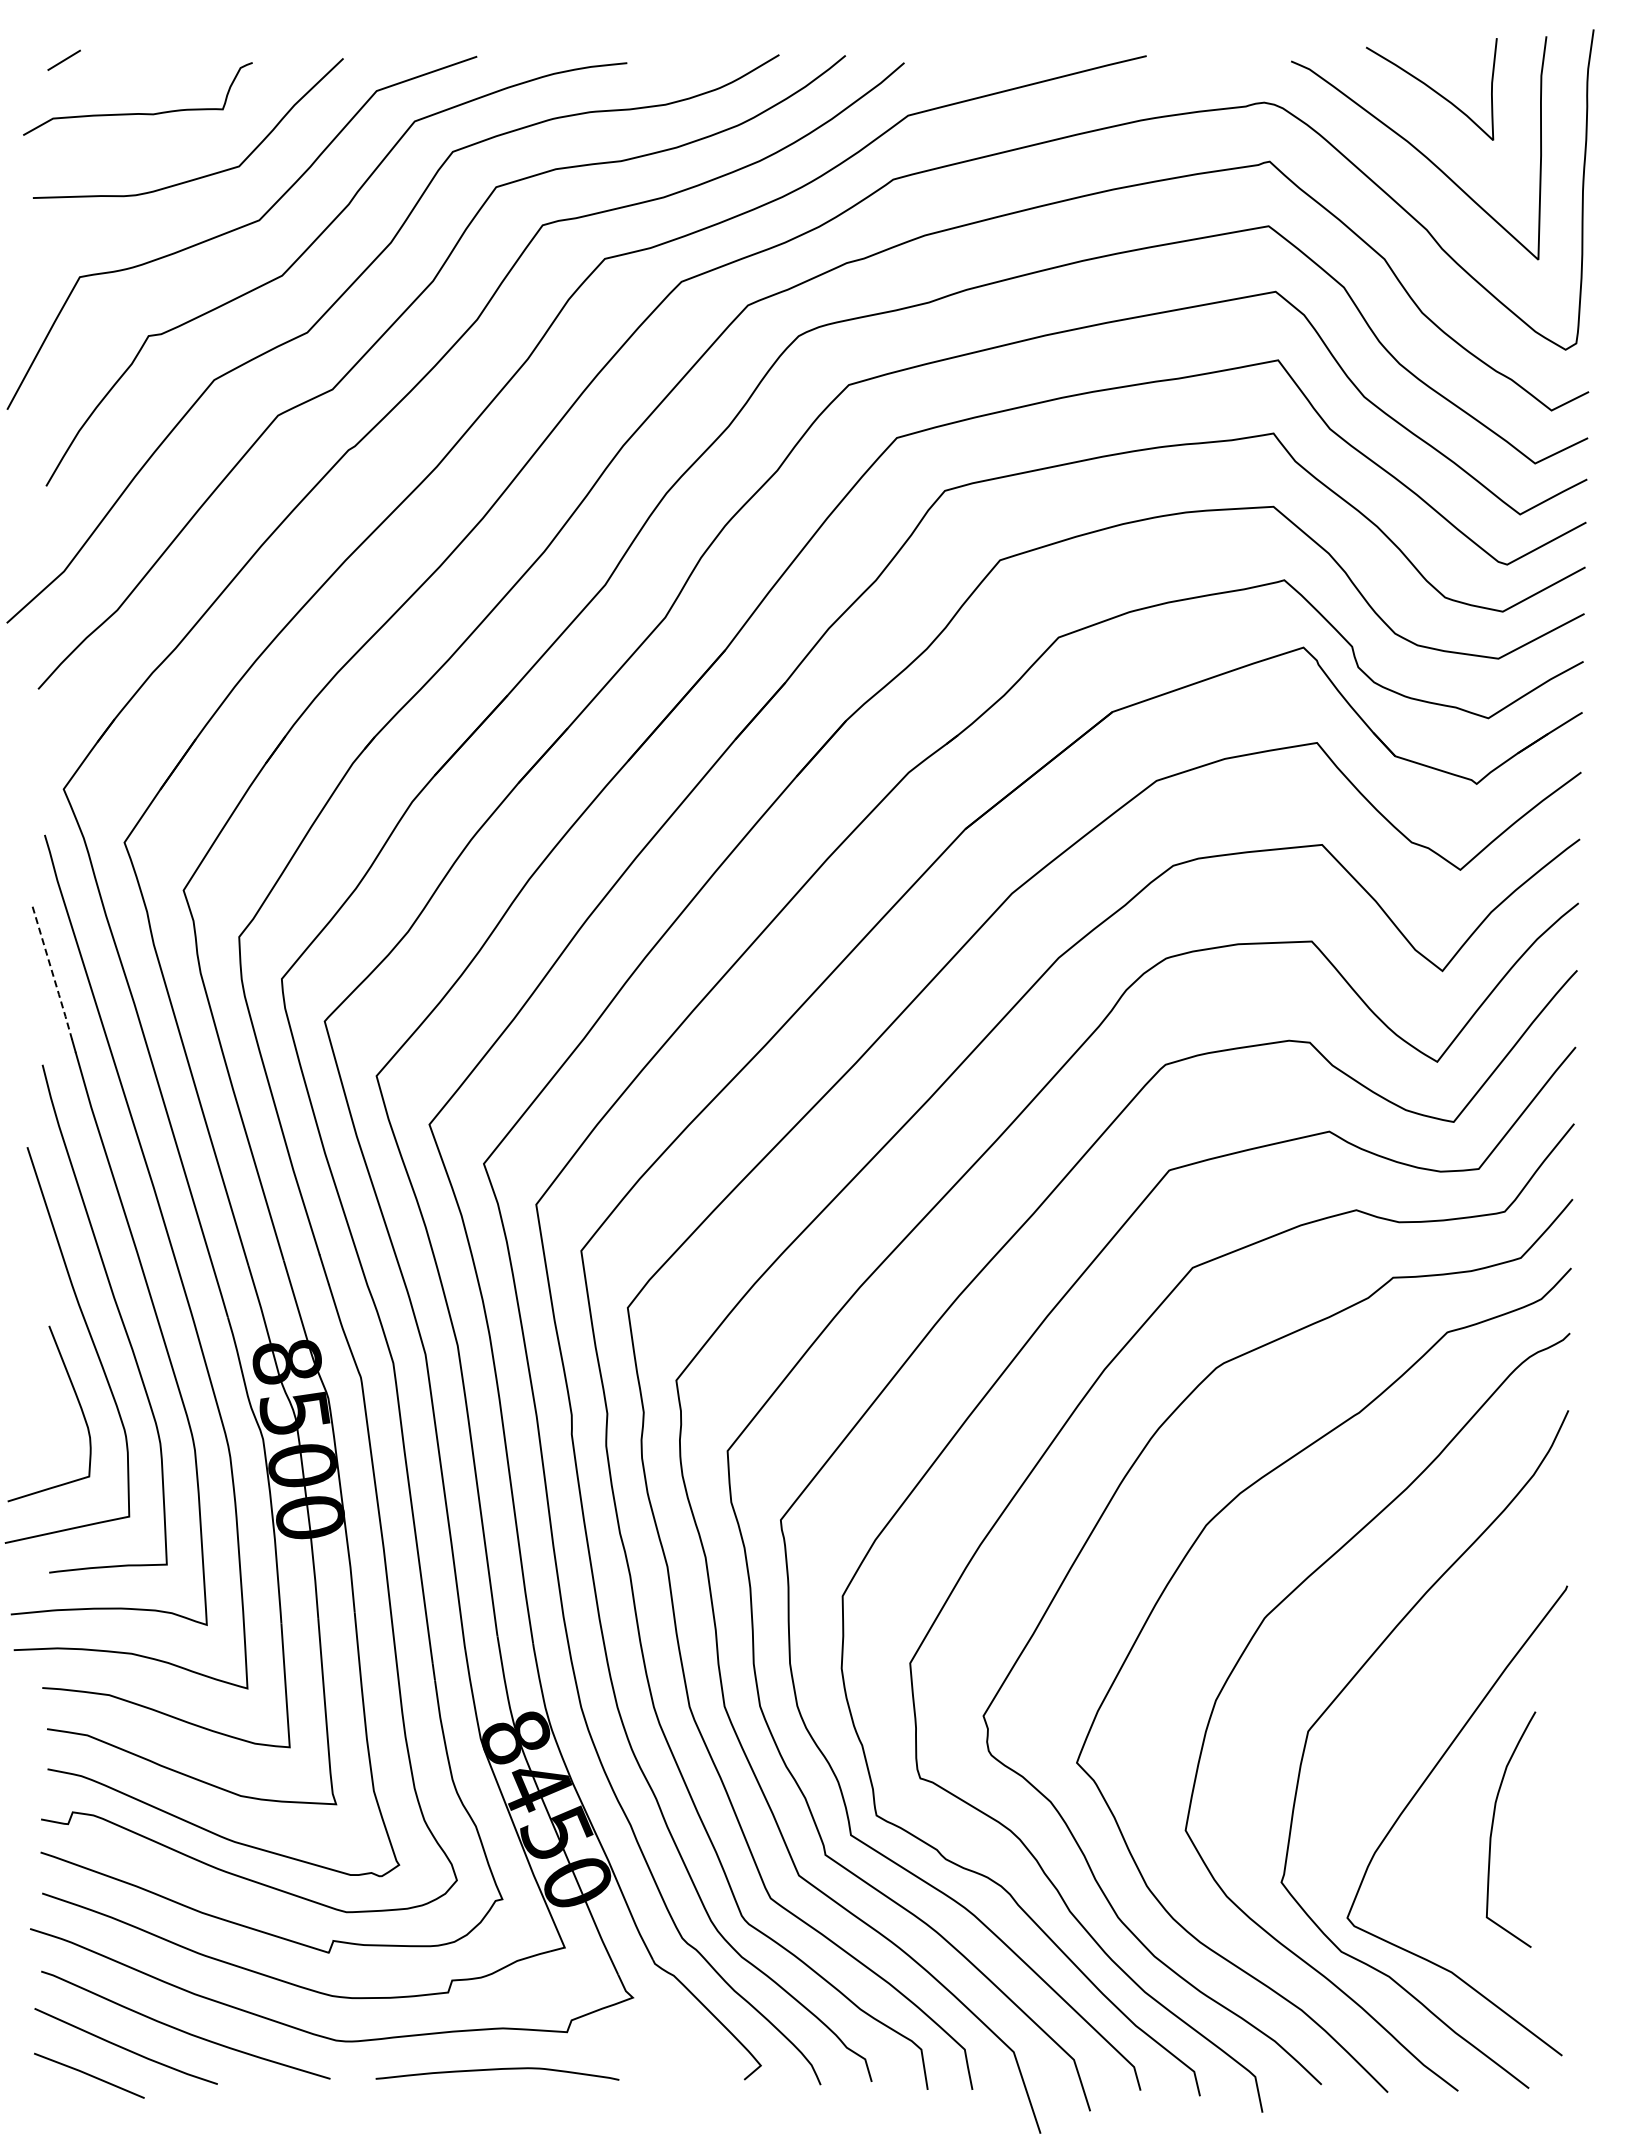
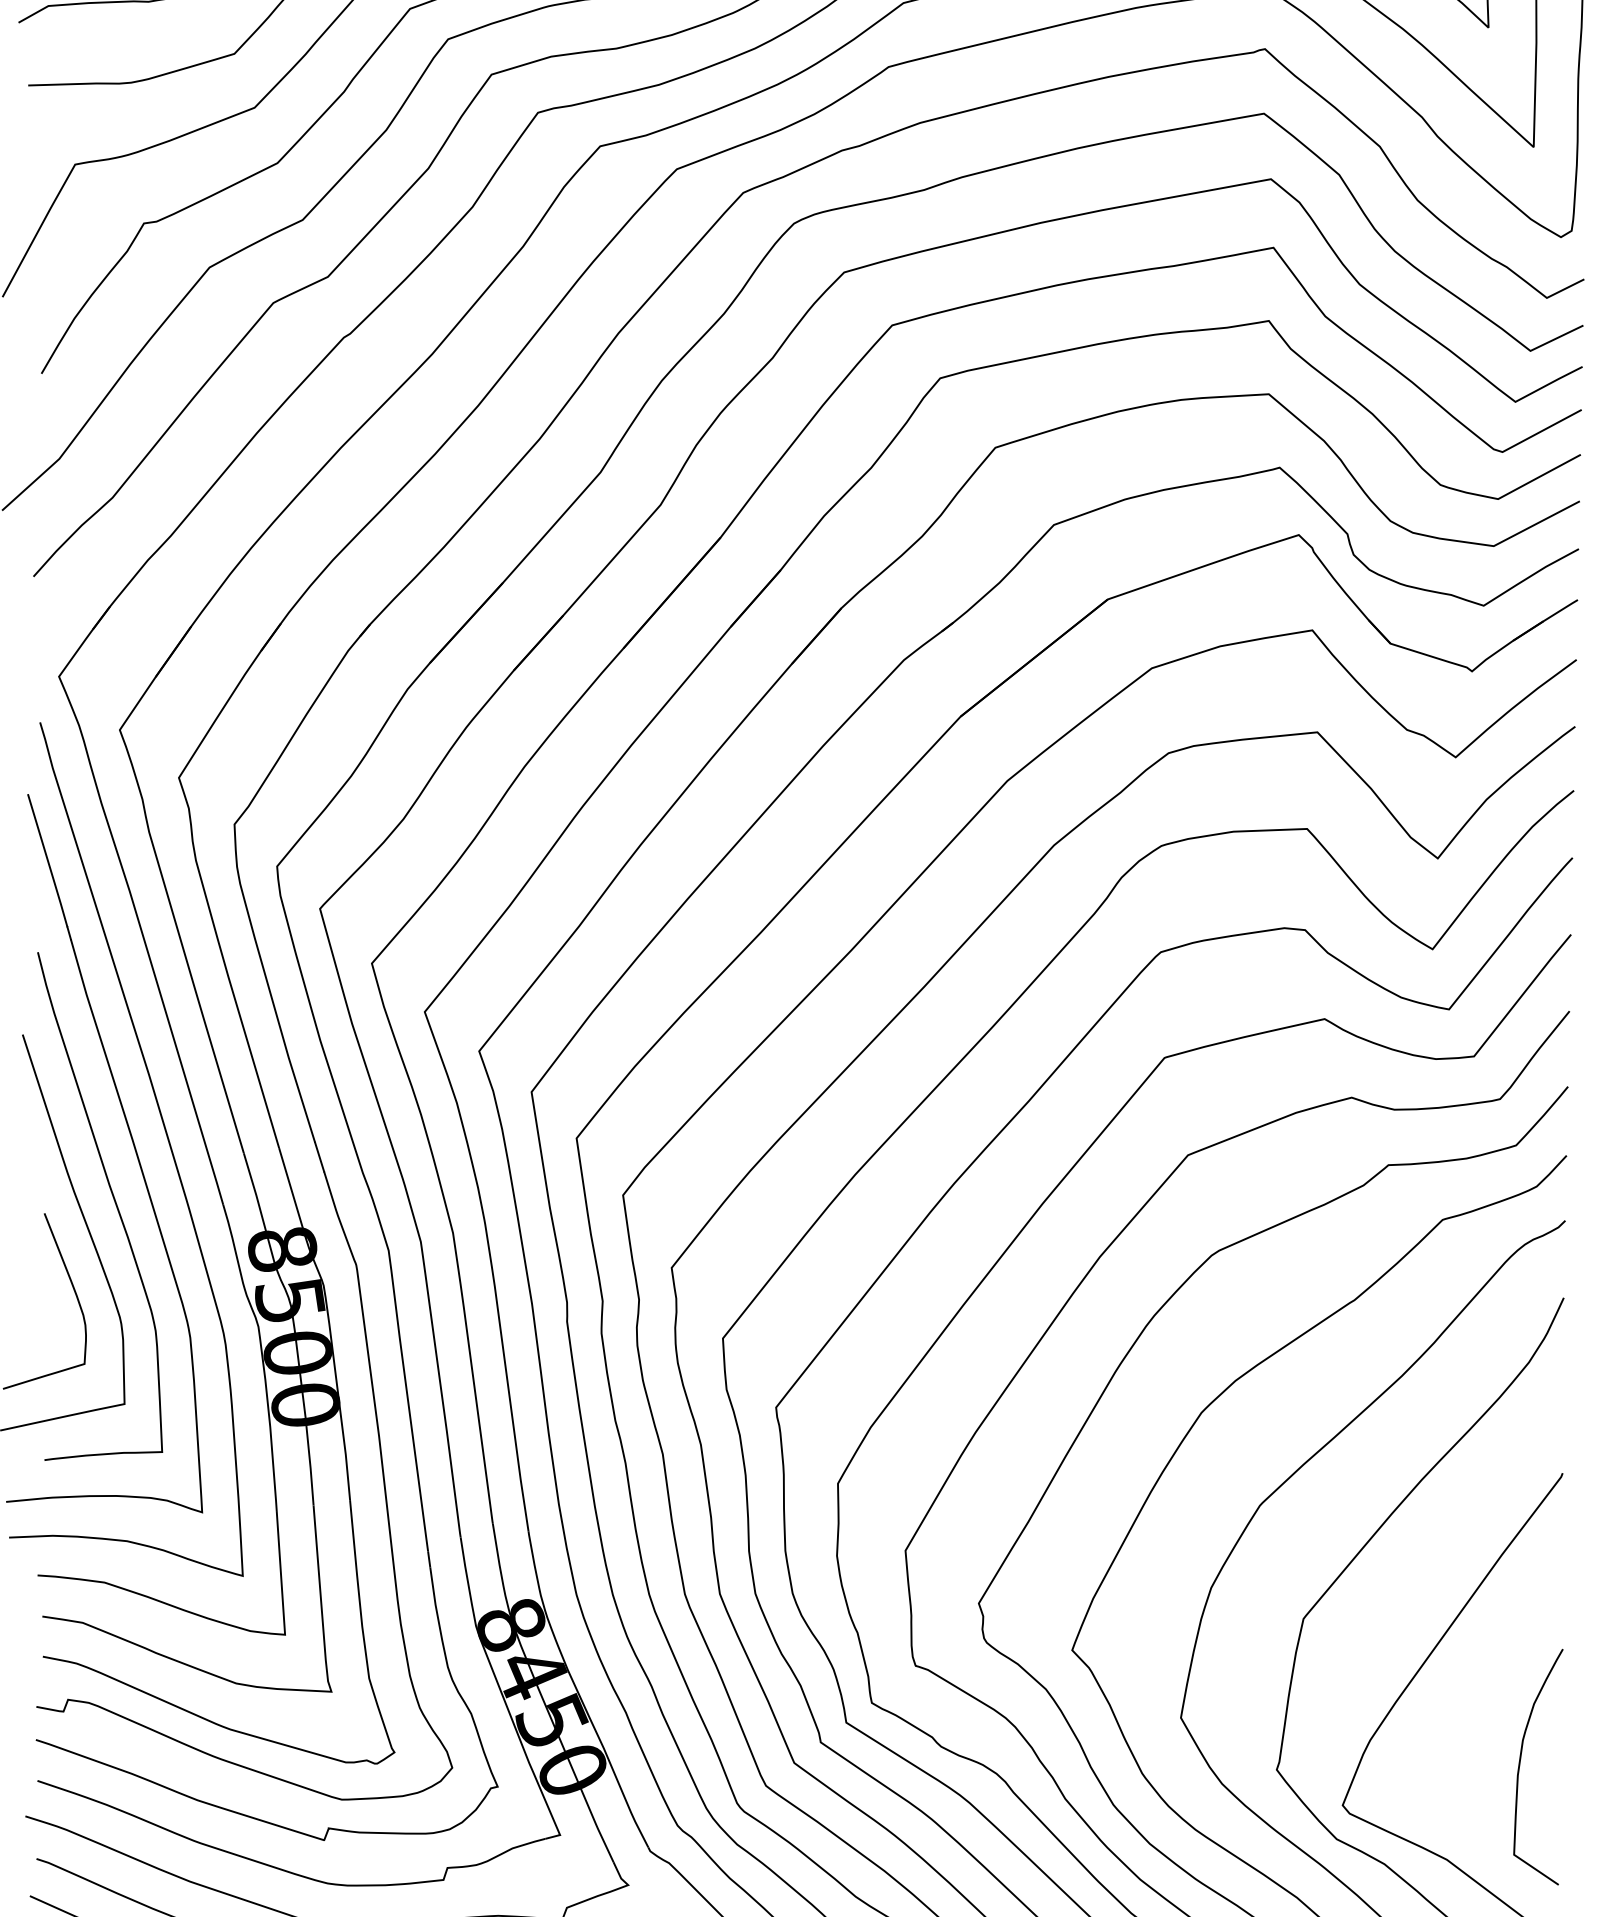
line: (53, 974) -> (48, 861), dashed -> solid
curve: (1493, 1826) -> (1520, 1763), moved

